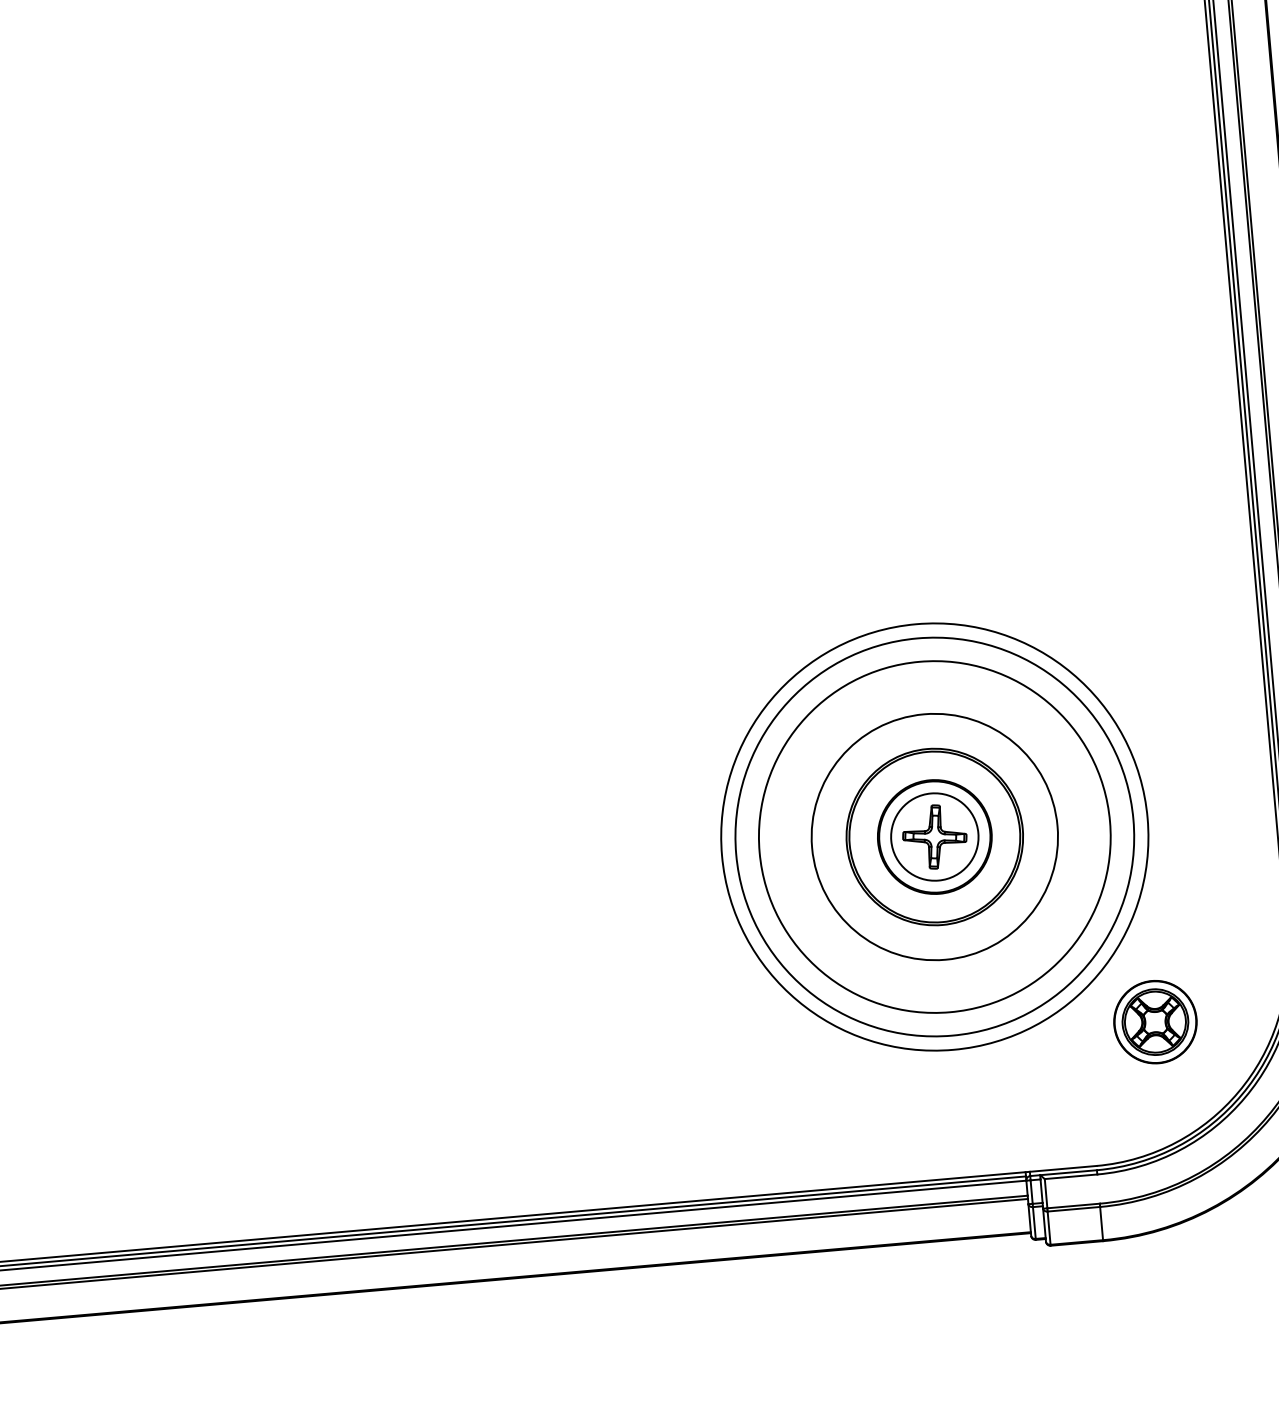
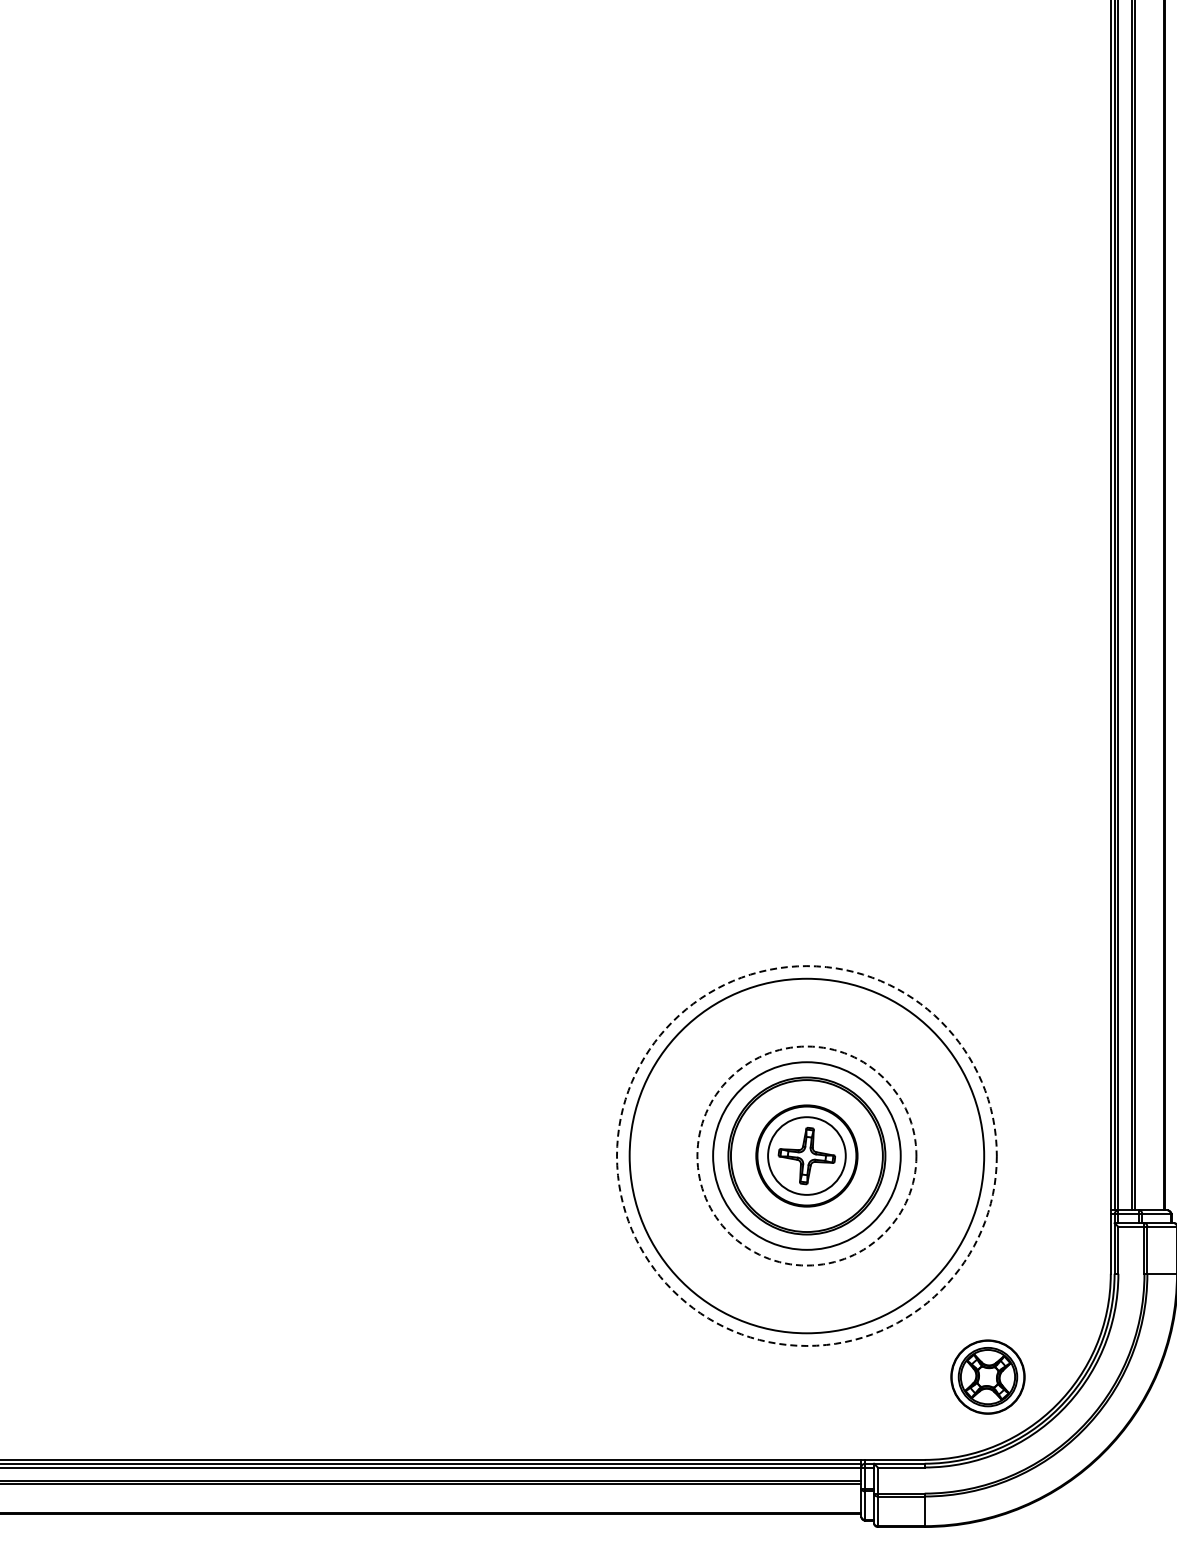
circle: (934, 836) -> (806, 1155), size x0.6
circle: (934, 836) -> (806, 1155), solid -> dashed
circle: (934, 836) -> (806, 1155), solid -> dashed
part: (1154, 1021) -> (987, 1376), moved

